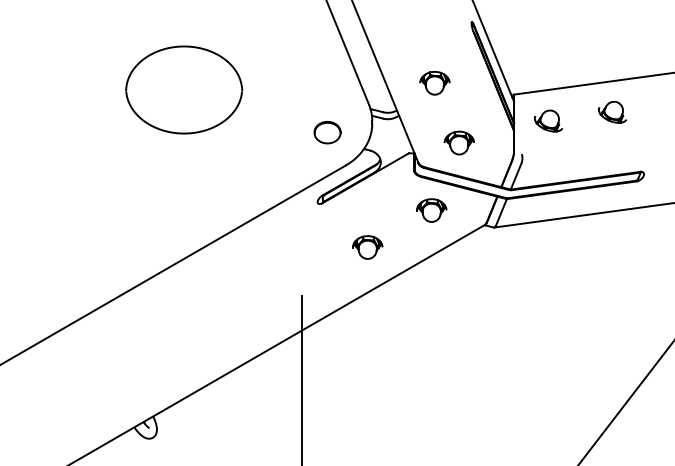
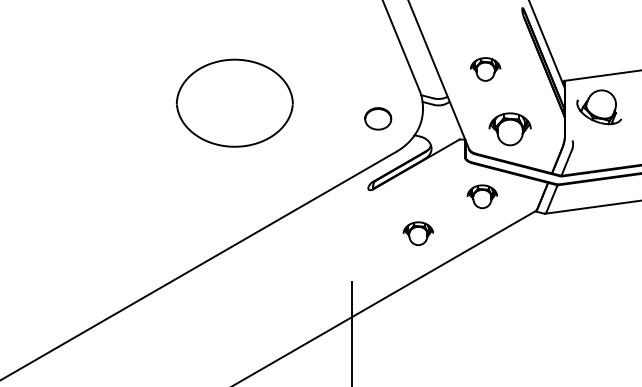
part: (184, 89) -> (235, 102), moved
part: (548, 120) -> (599, 106), size x1.6
part: (458, 142) -> (509, 128), size x1.4

